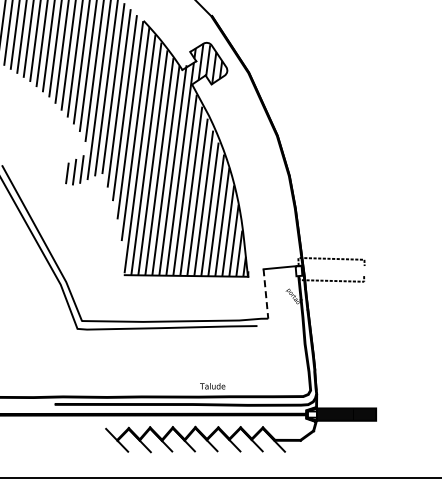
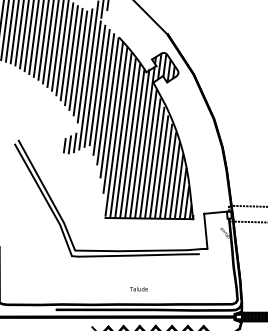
line: (265, 293) -> (205, 231), dashed -> solid
text: (212, 386) -> (138, 289), moved

